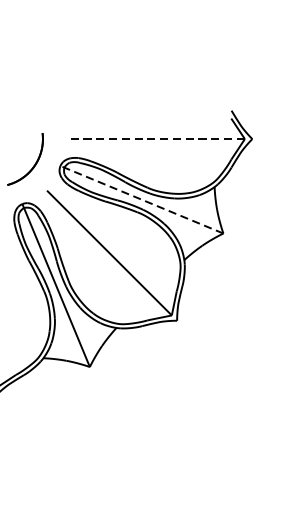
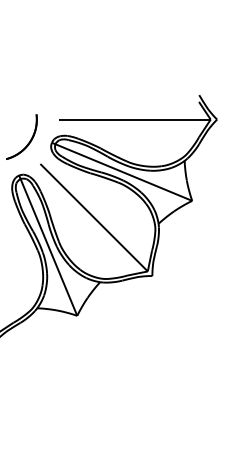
line: (156, 138) -> (134, 119), dashed -> solid
line: (142, 199) -> (122, 171), dashed -> solid

